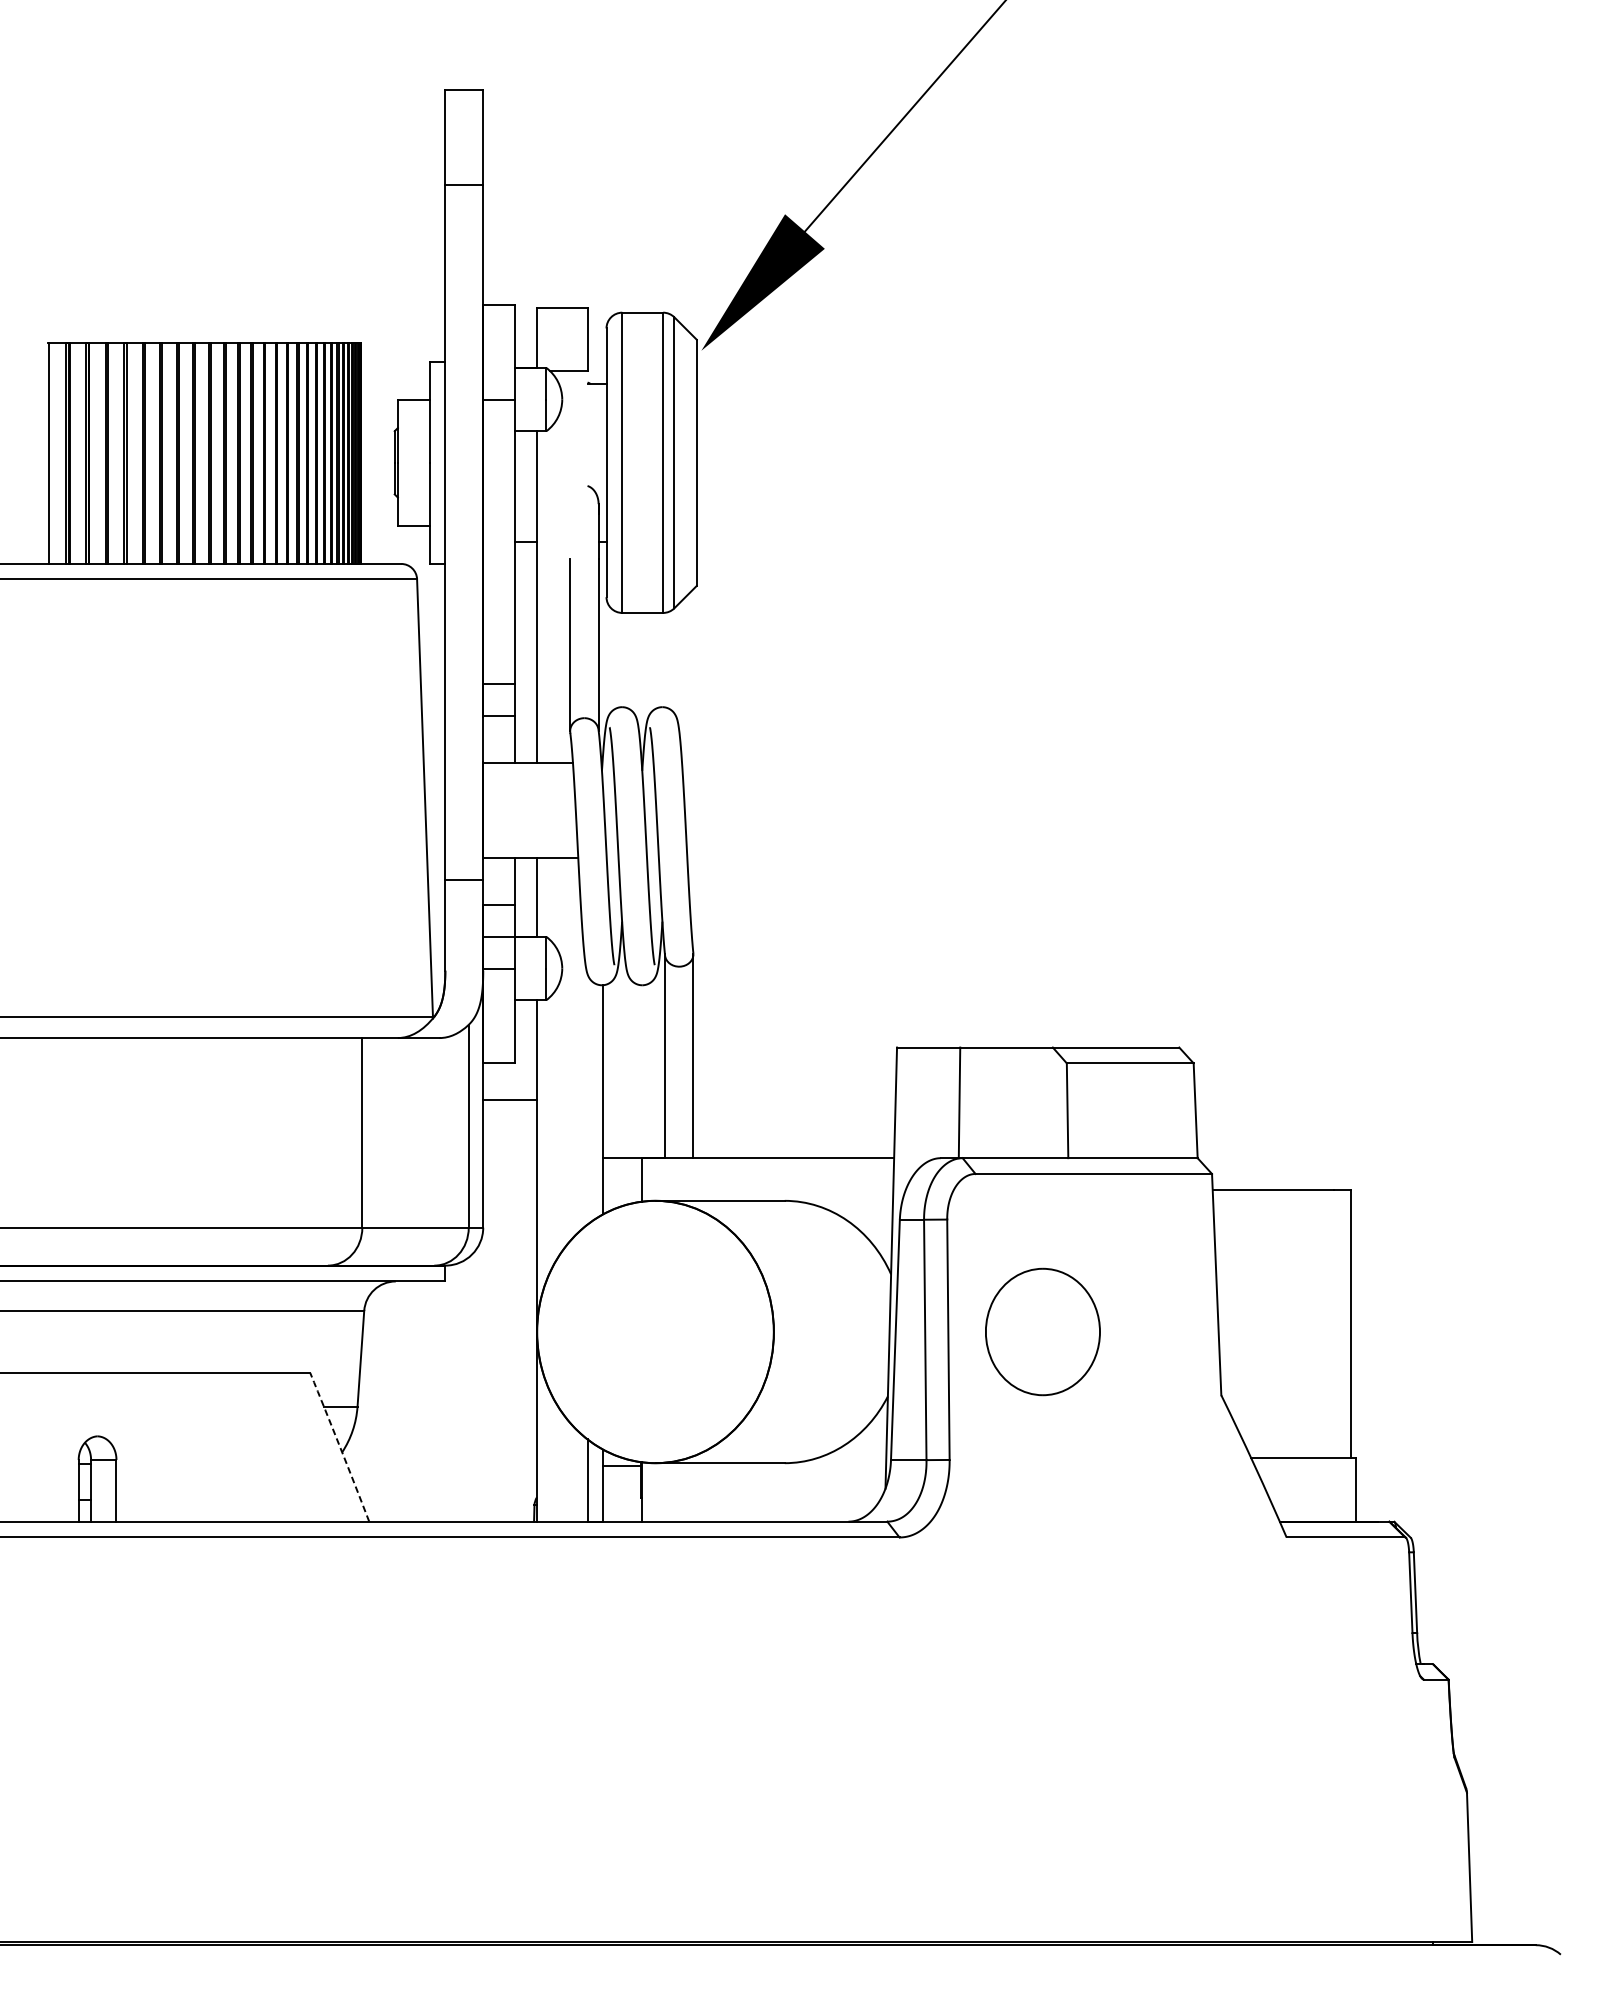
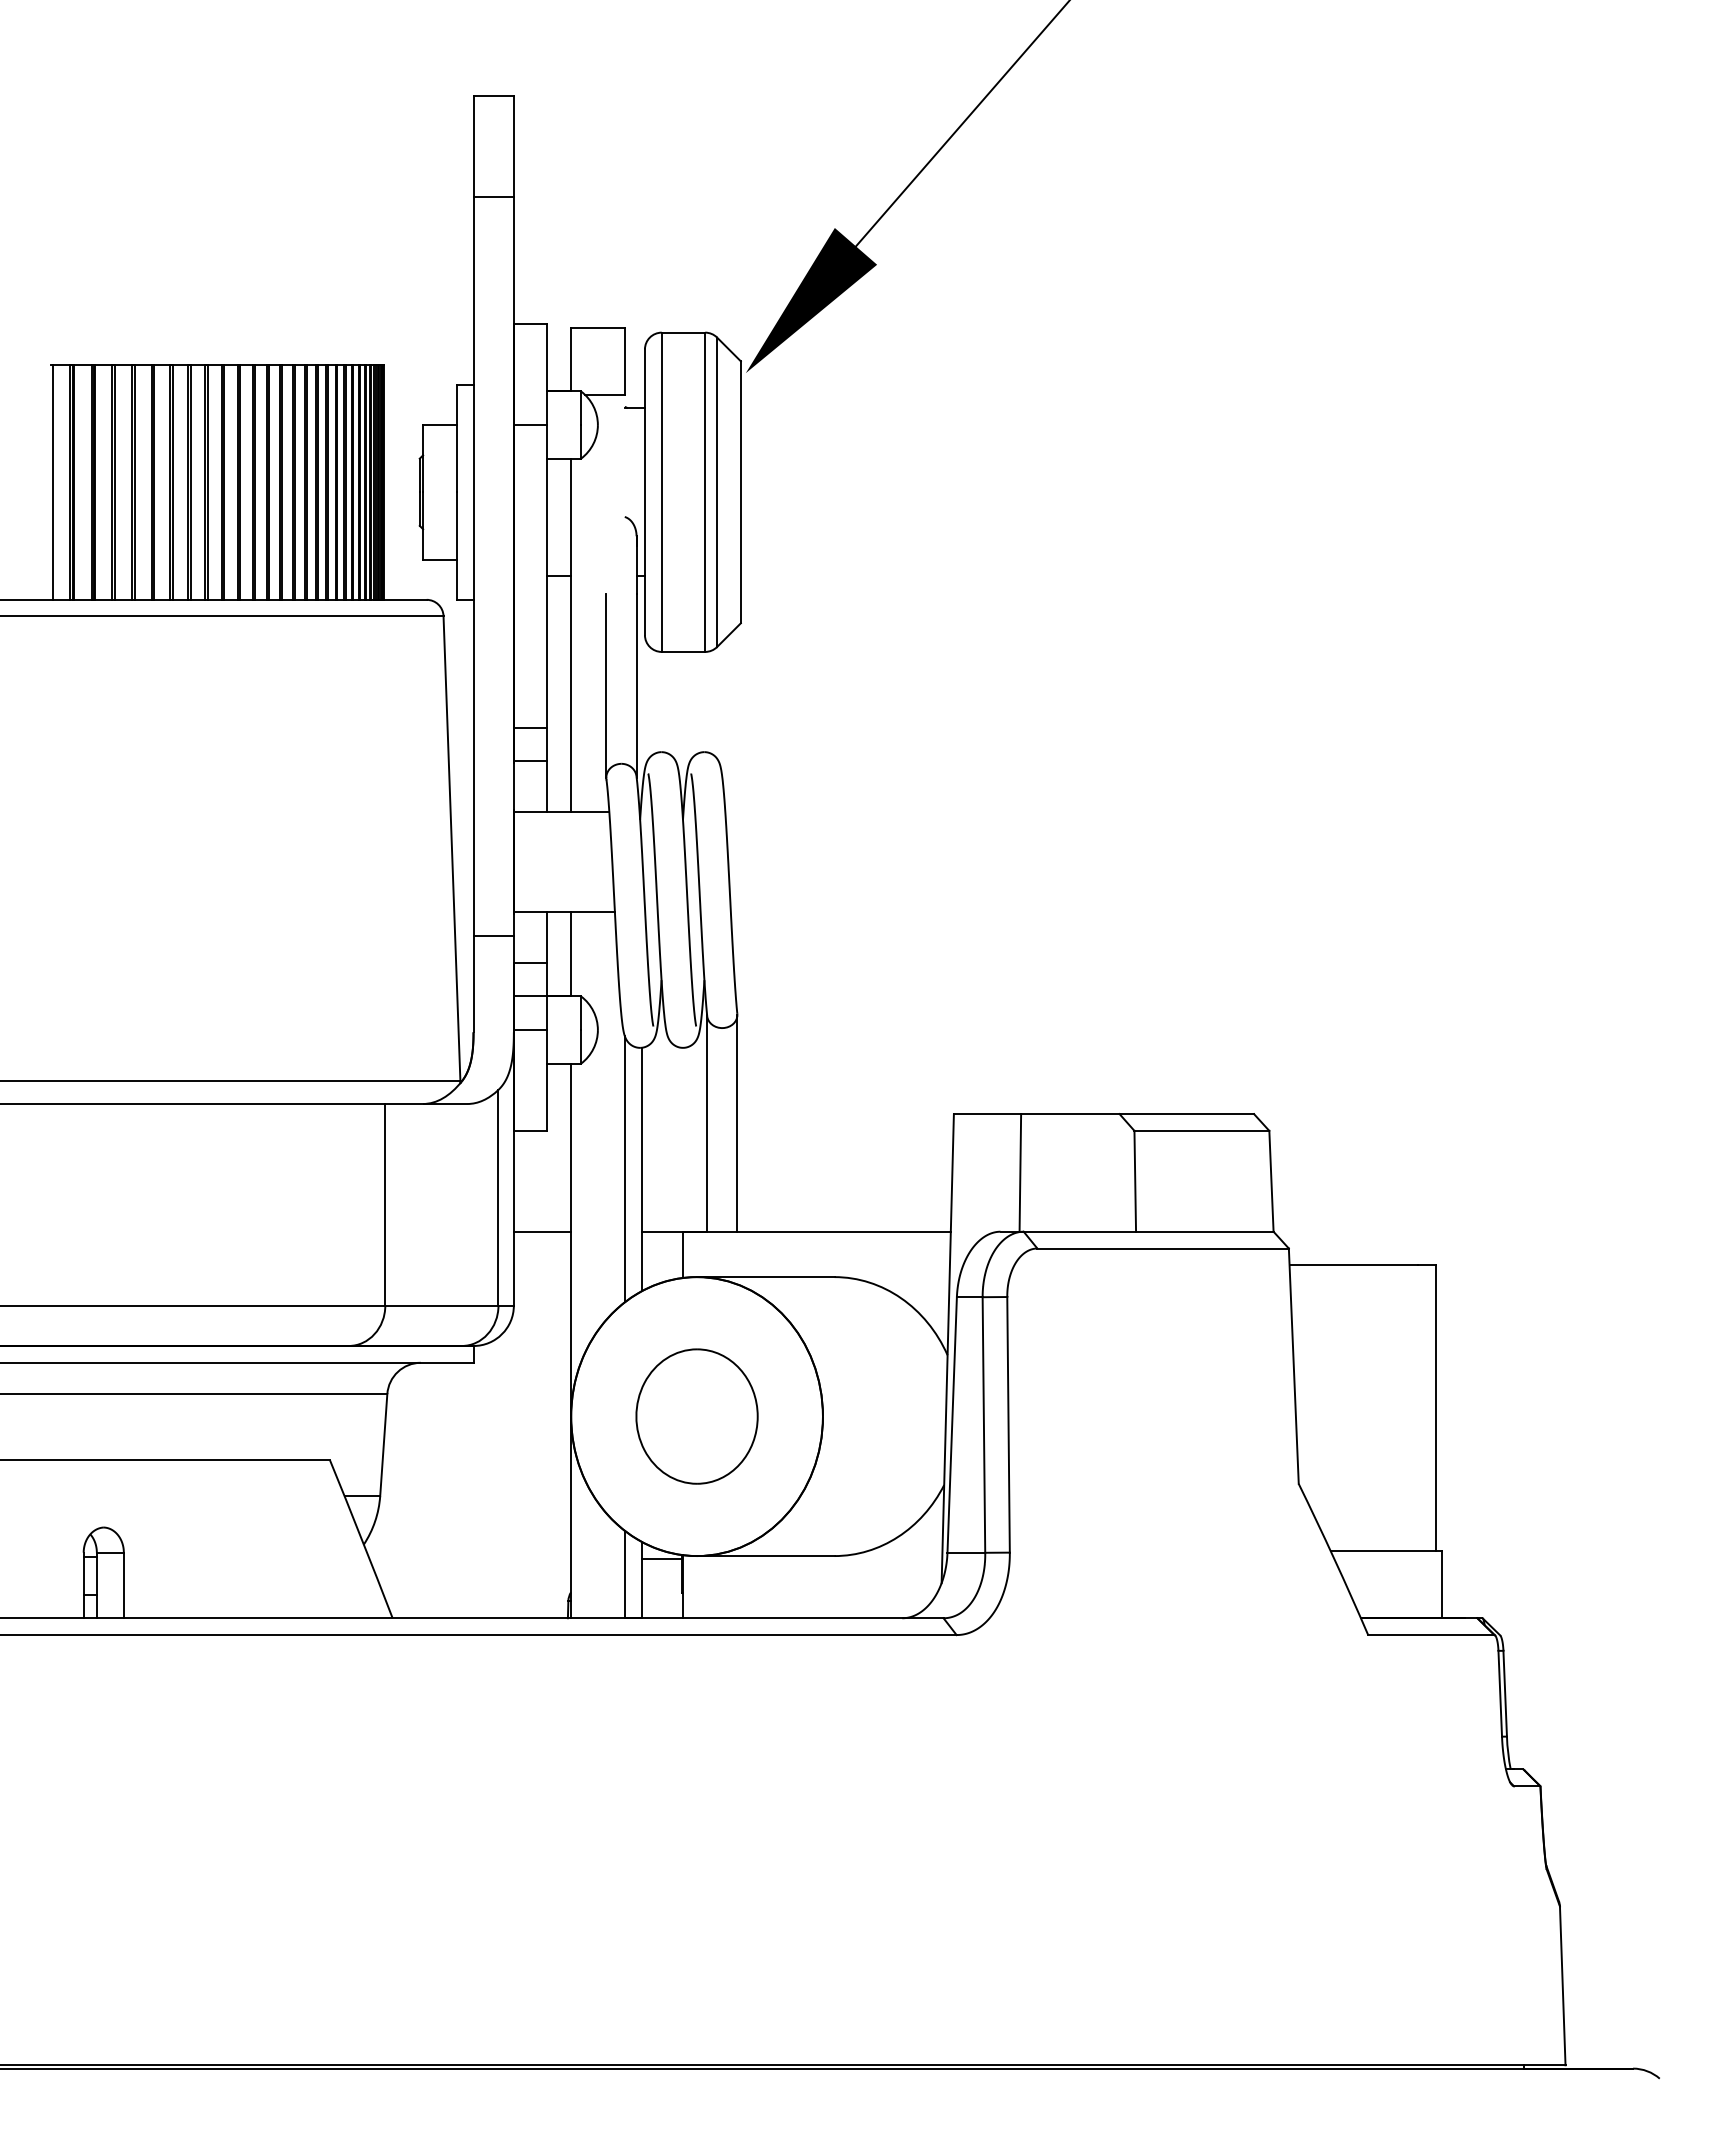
line: (510, 1099) -> (542, 1231), moved
line: (587, 1099) -> (624, 1169), added
part: (1042, 1331) -> (696, 1416), moved
arc: (339, 1447) -> (361, 1539), dashed -> solid

